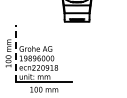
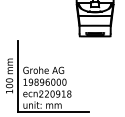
line: (15, 53) -> (18, 76), dashed -> solid

